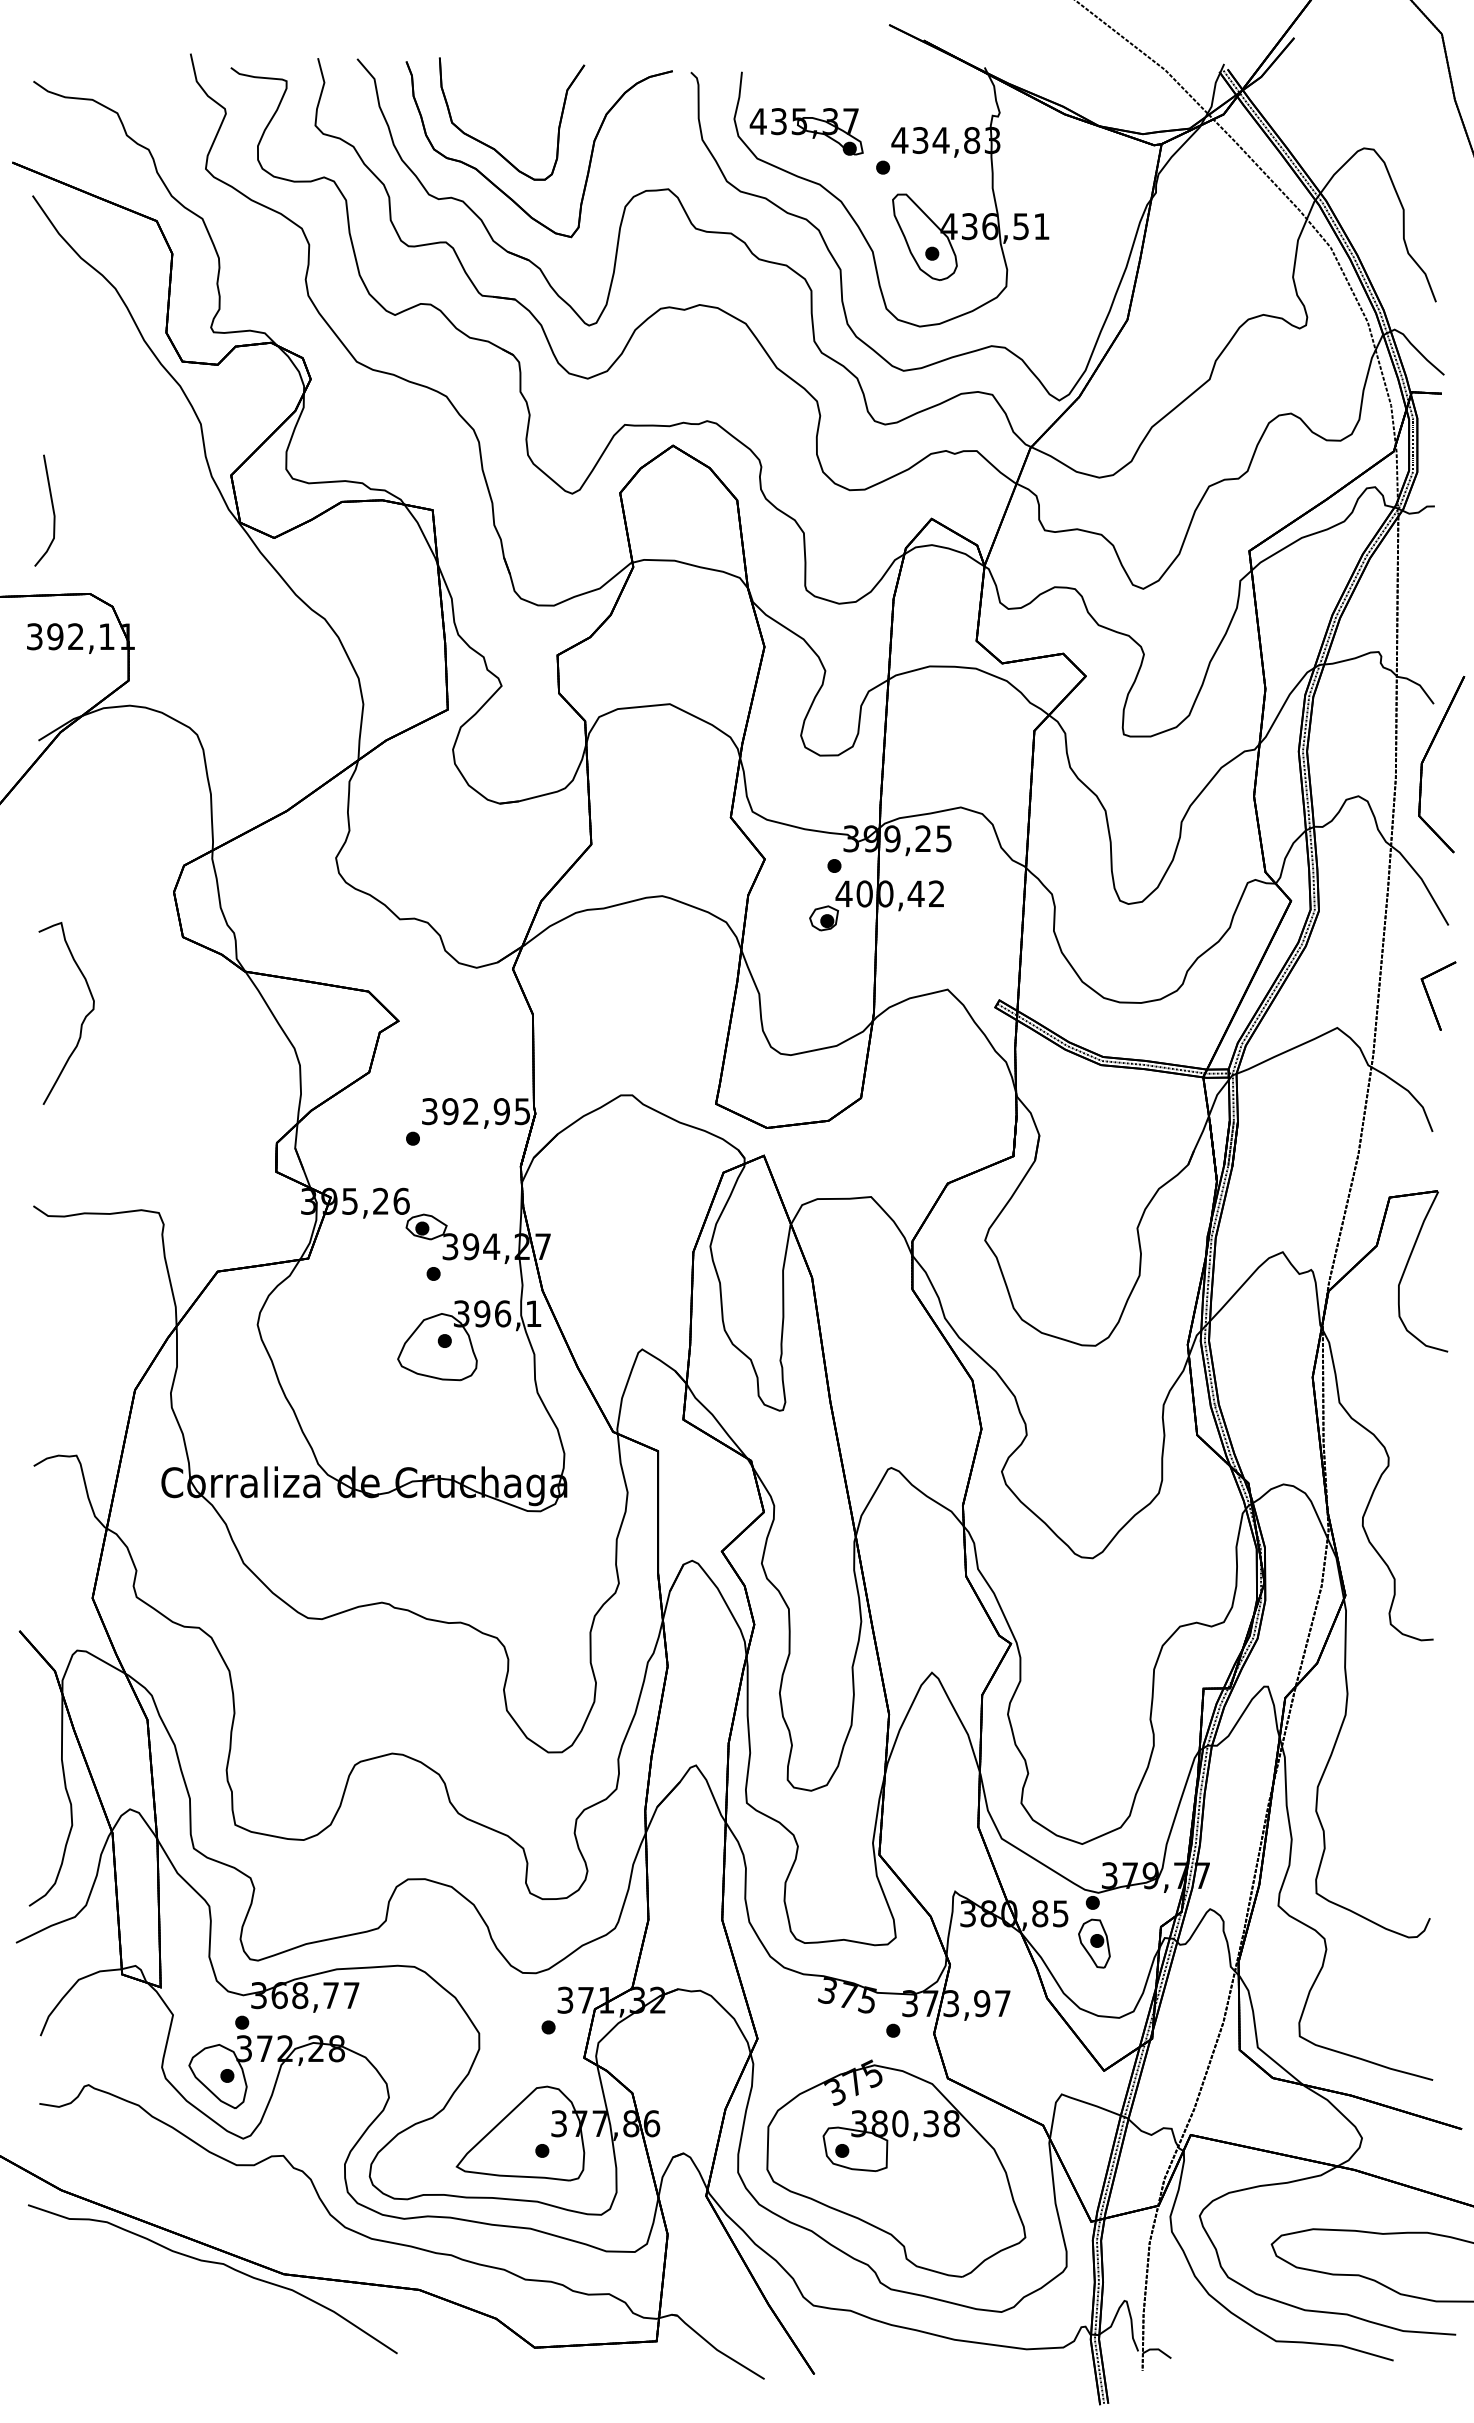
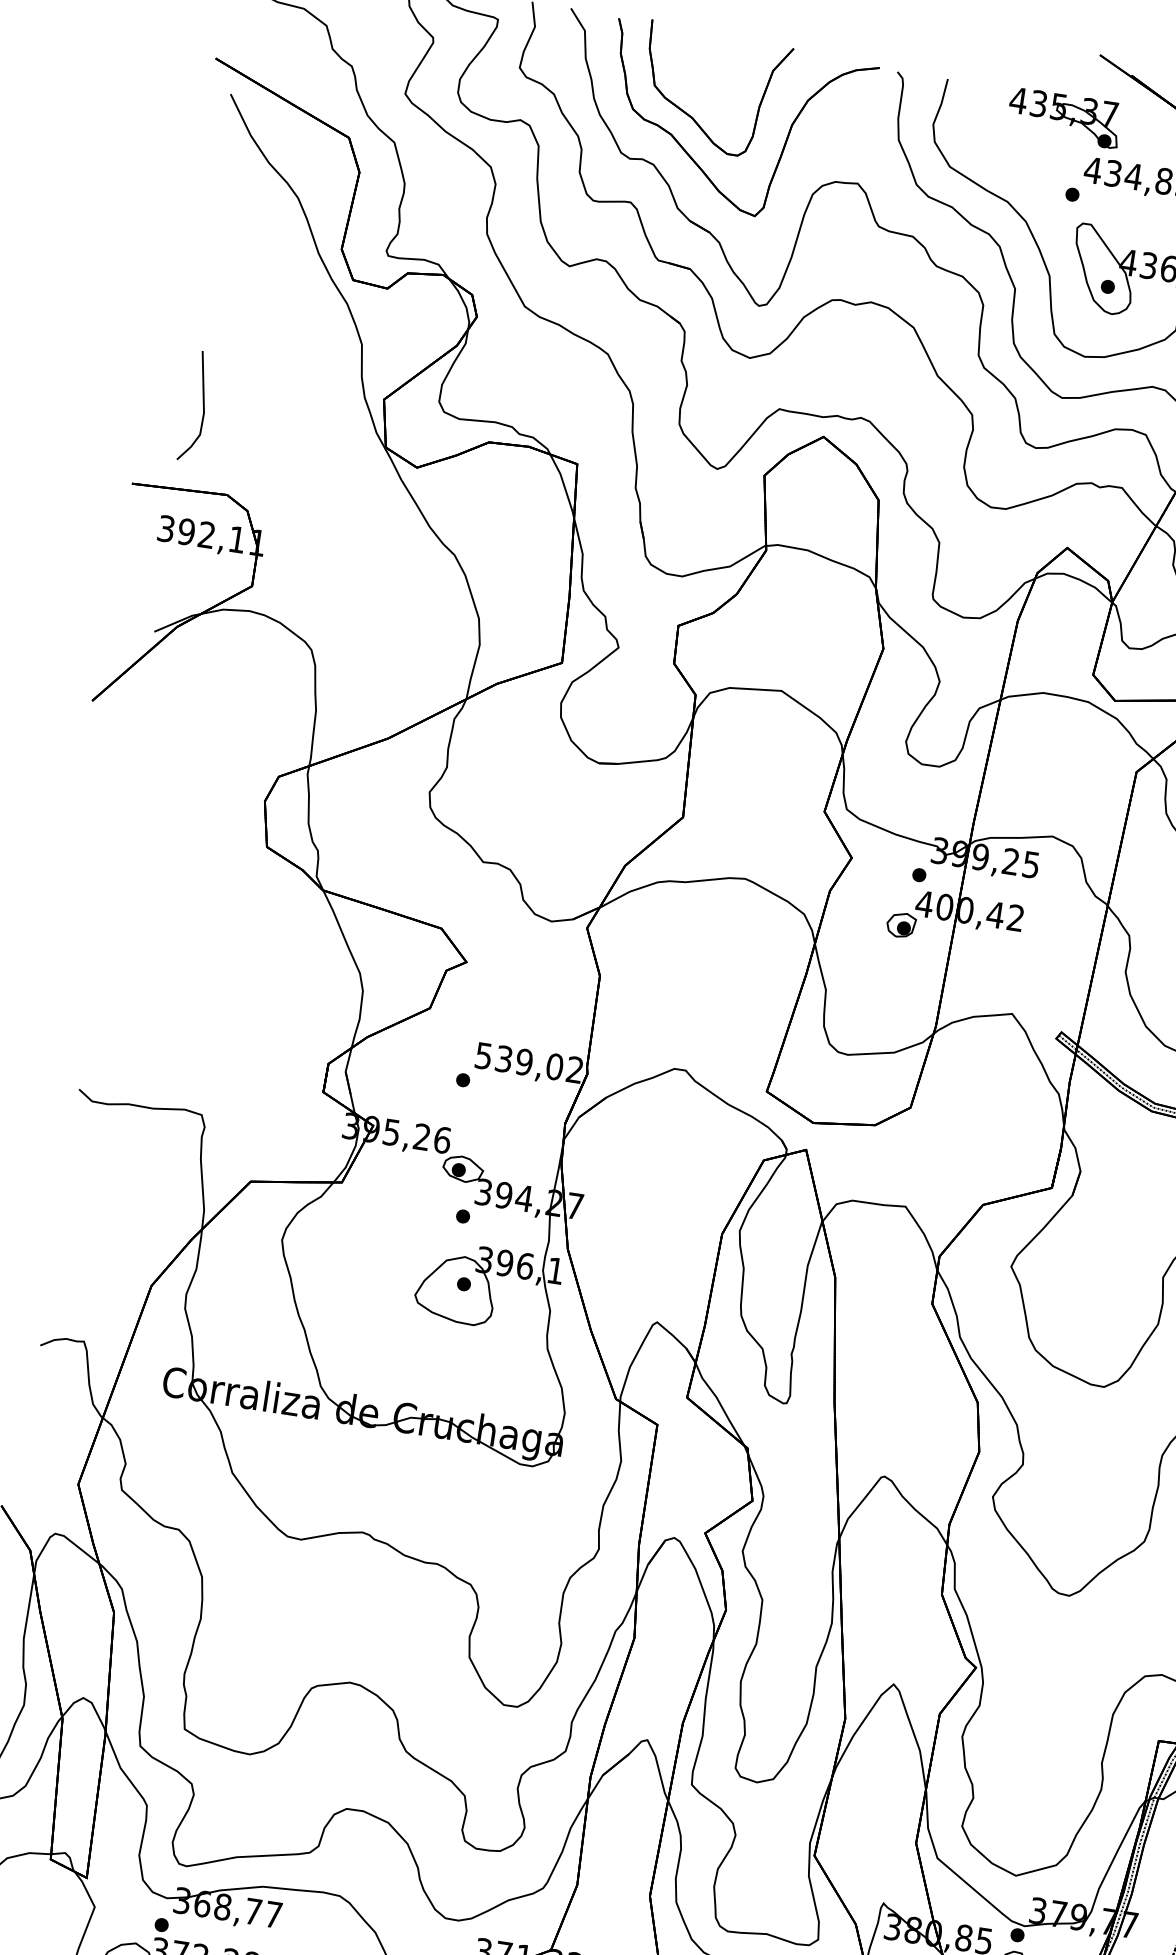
part: (806, 131) -> (1064, 117), moved
part: (82, 1021) -> (155, 914), removed
text: (475, 1111) -> (528, 1062), 392,95 -> 539,02

